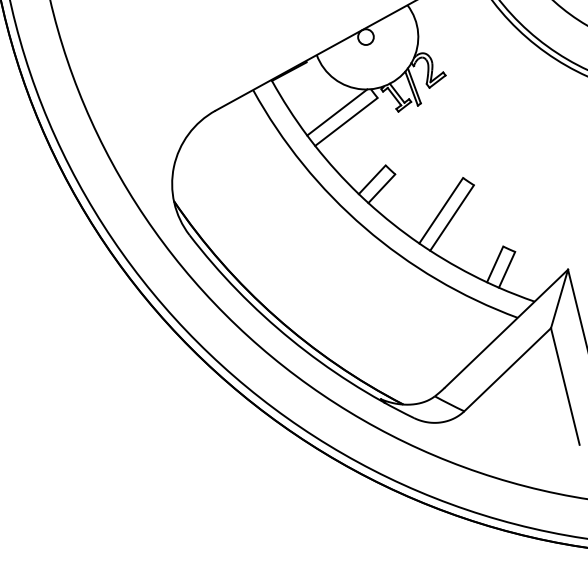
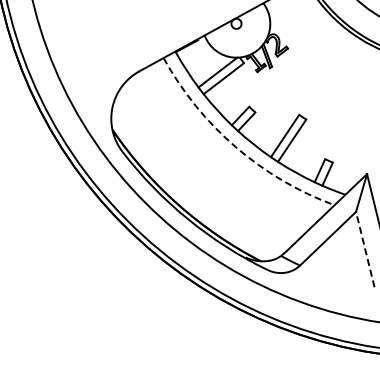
arc: (364, 228) -> (235, 147), solid -> dashed
line: (565, 386) -> (365, 249), solid -> dashed

